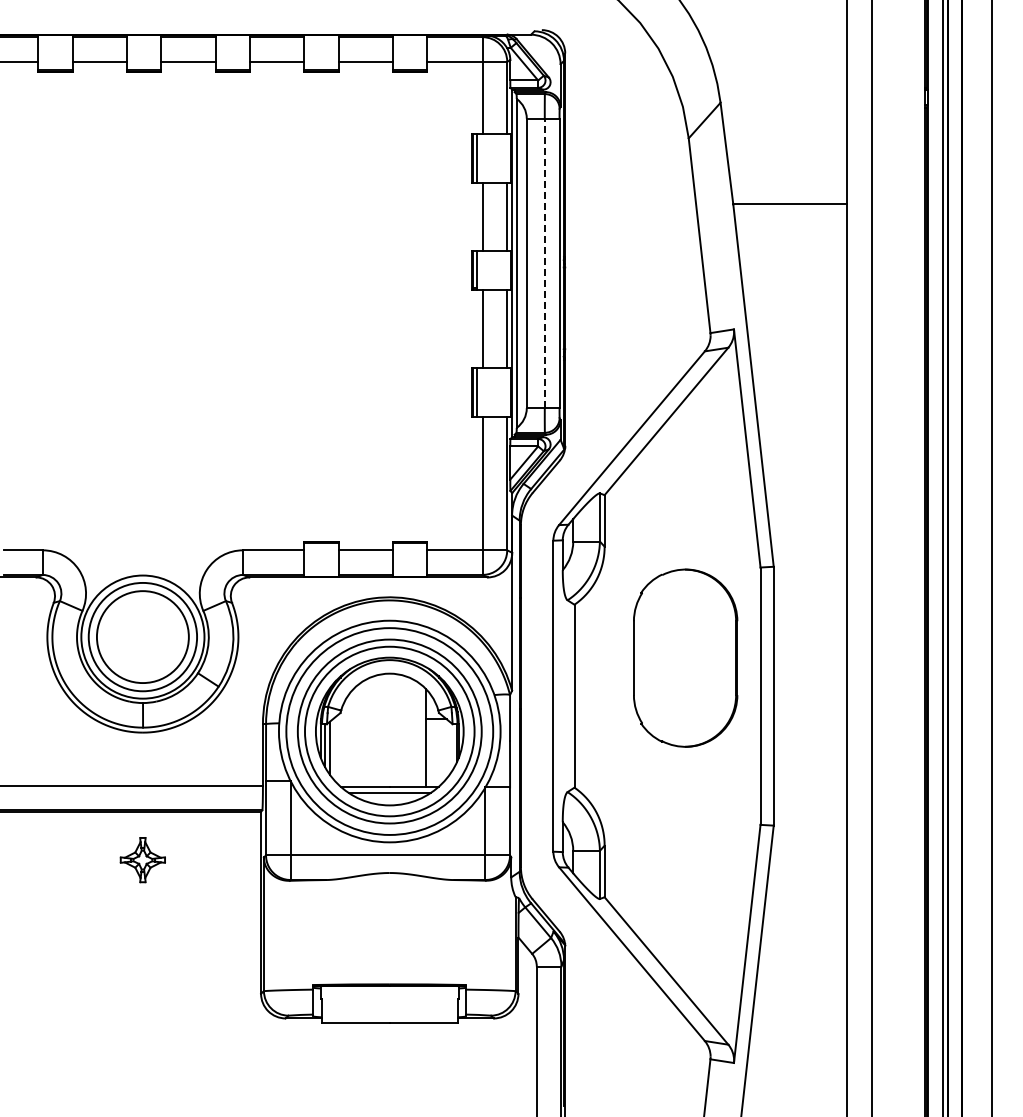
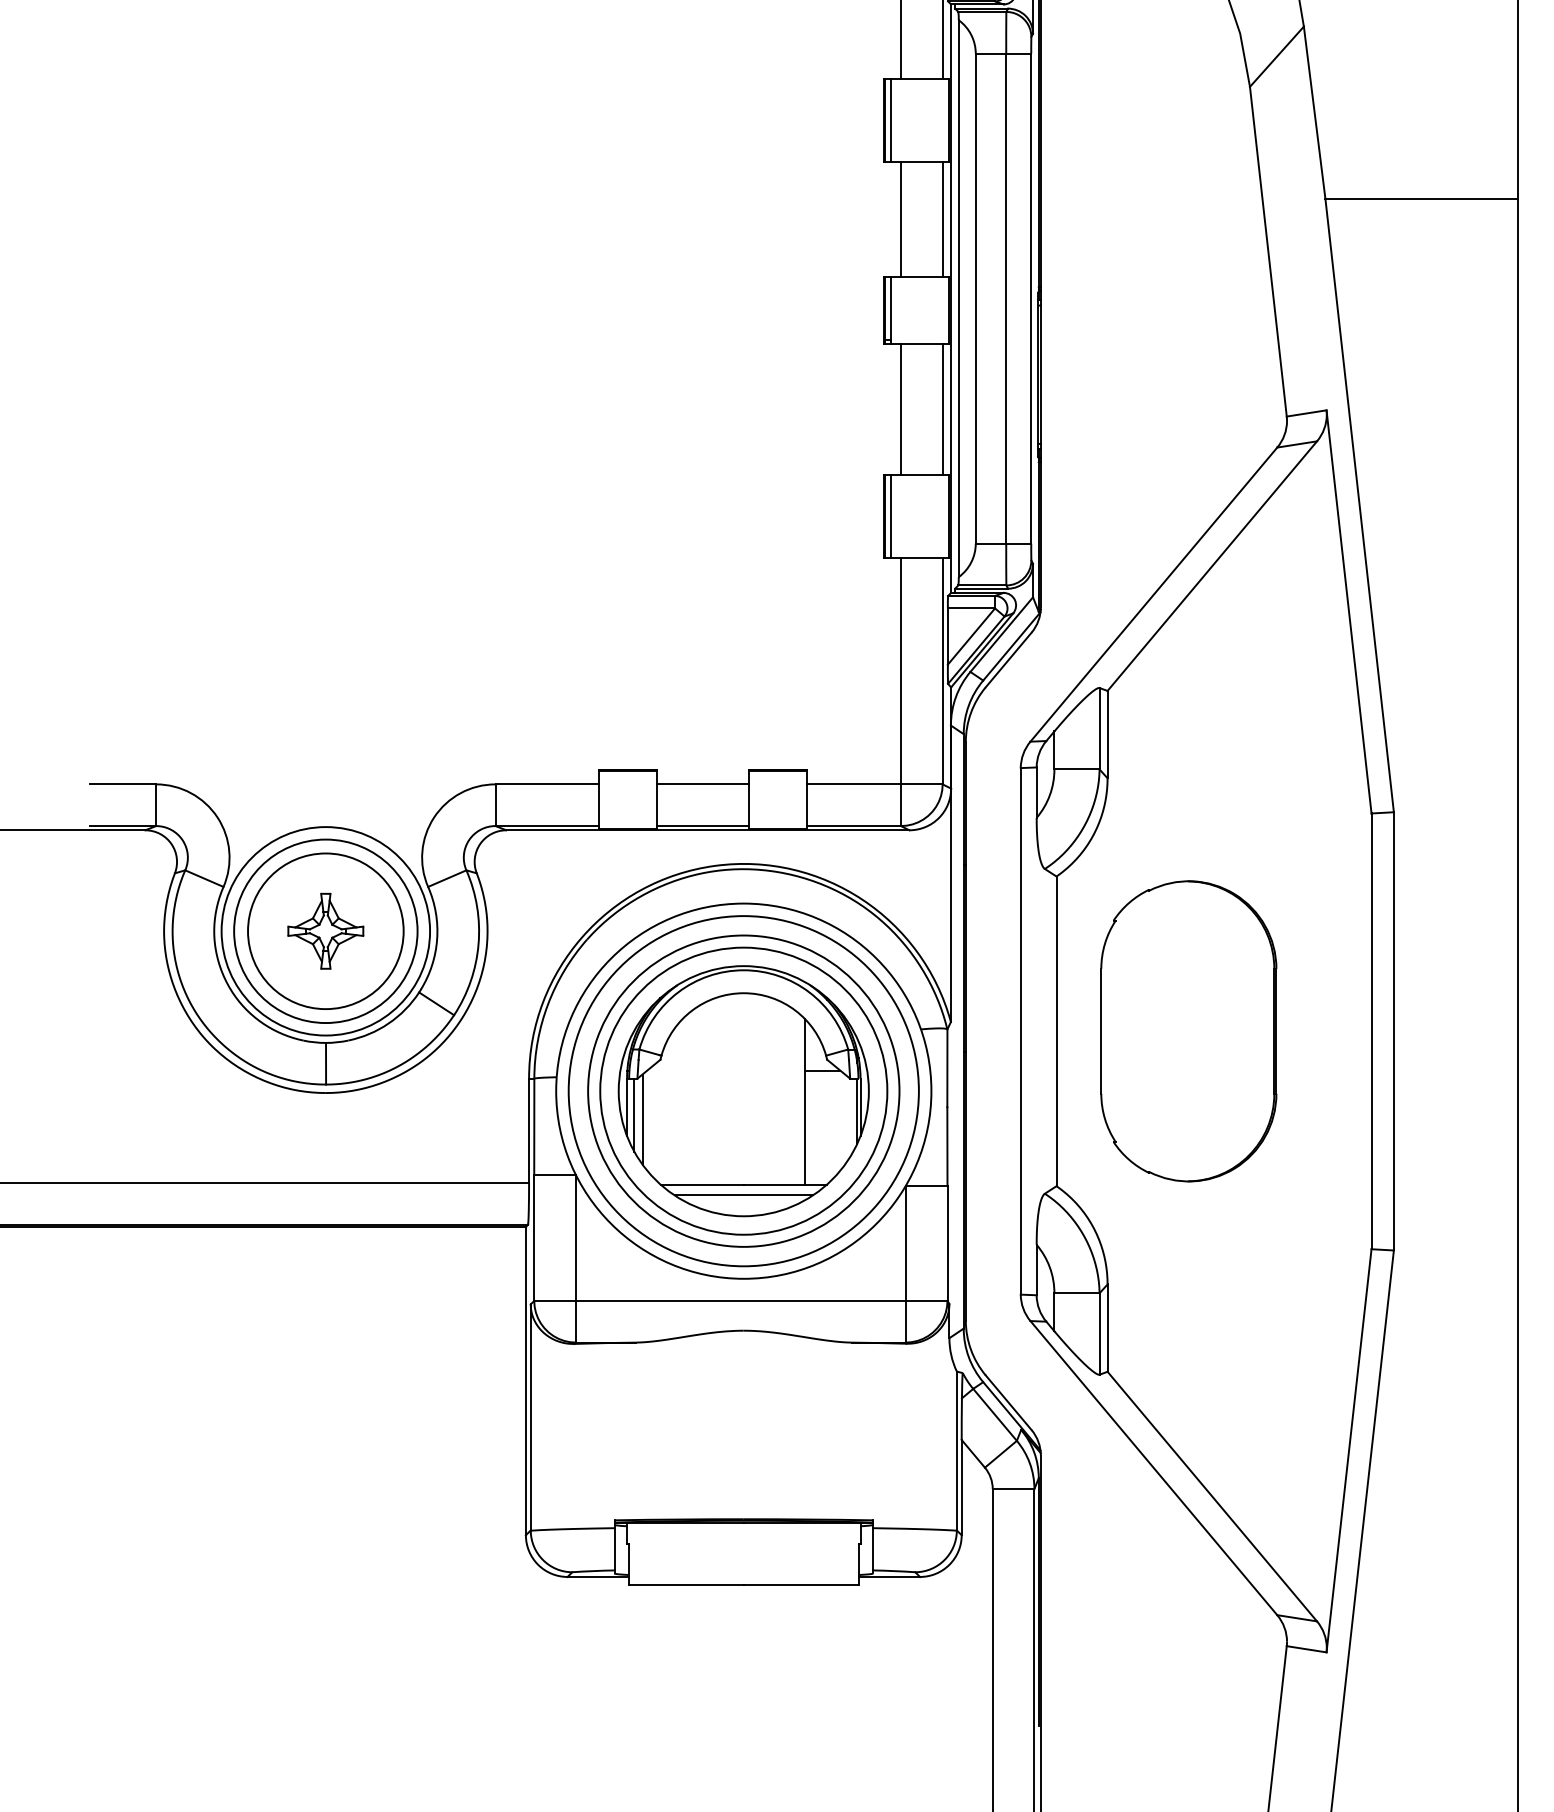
line: (544, 263) -> (1005, 298), dashed -> solid
part: (685, 657) -> (1188, 1030), moved
part: (142, 860) -> (325, 931), moved

